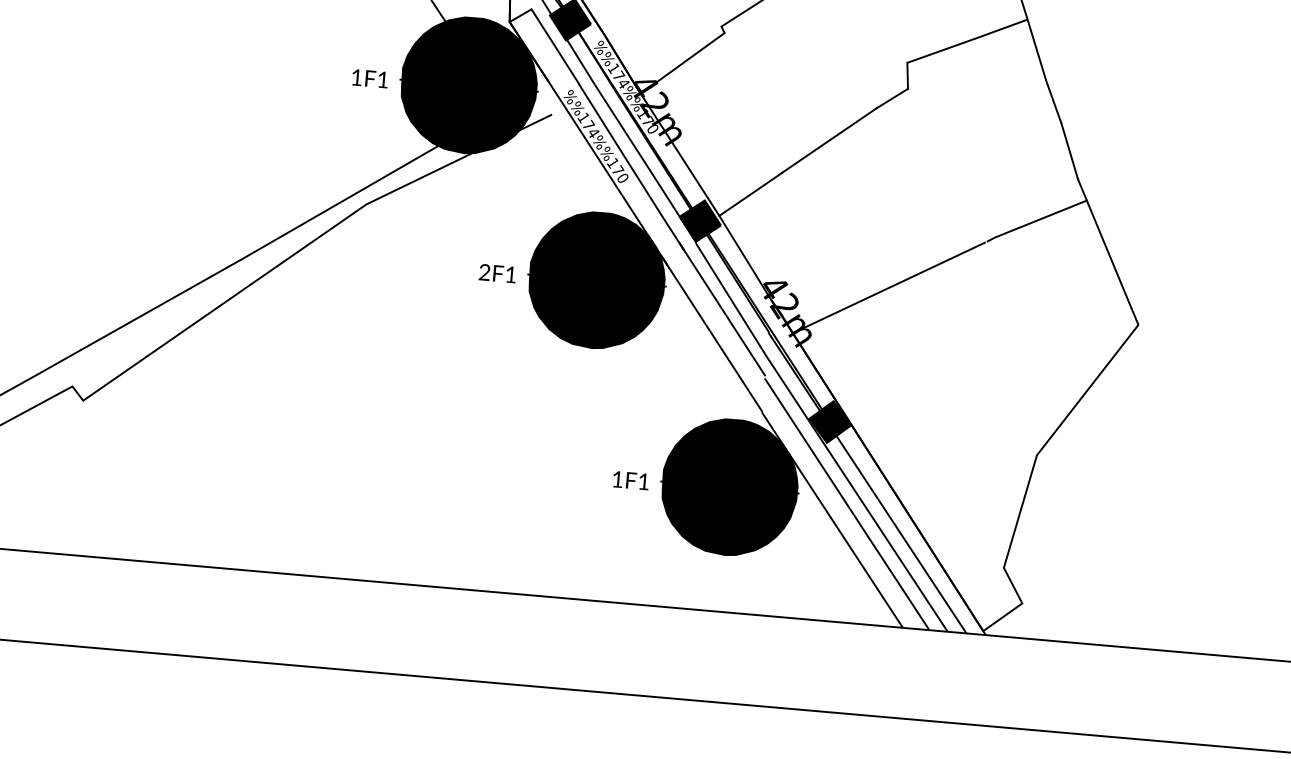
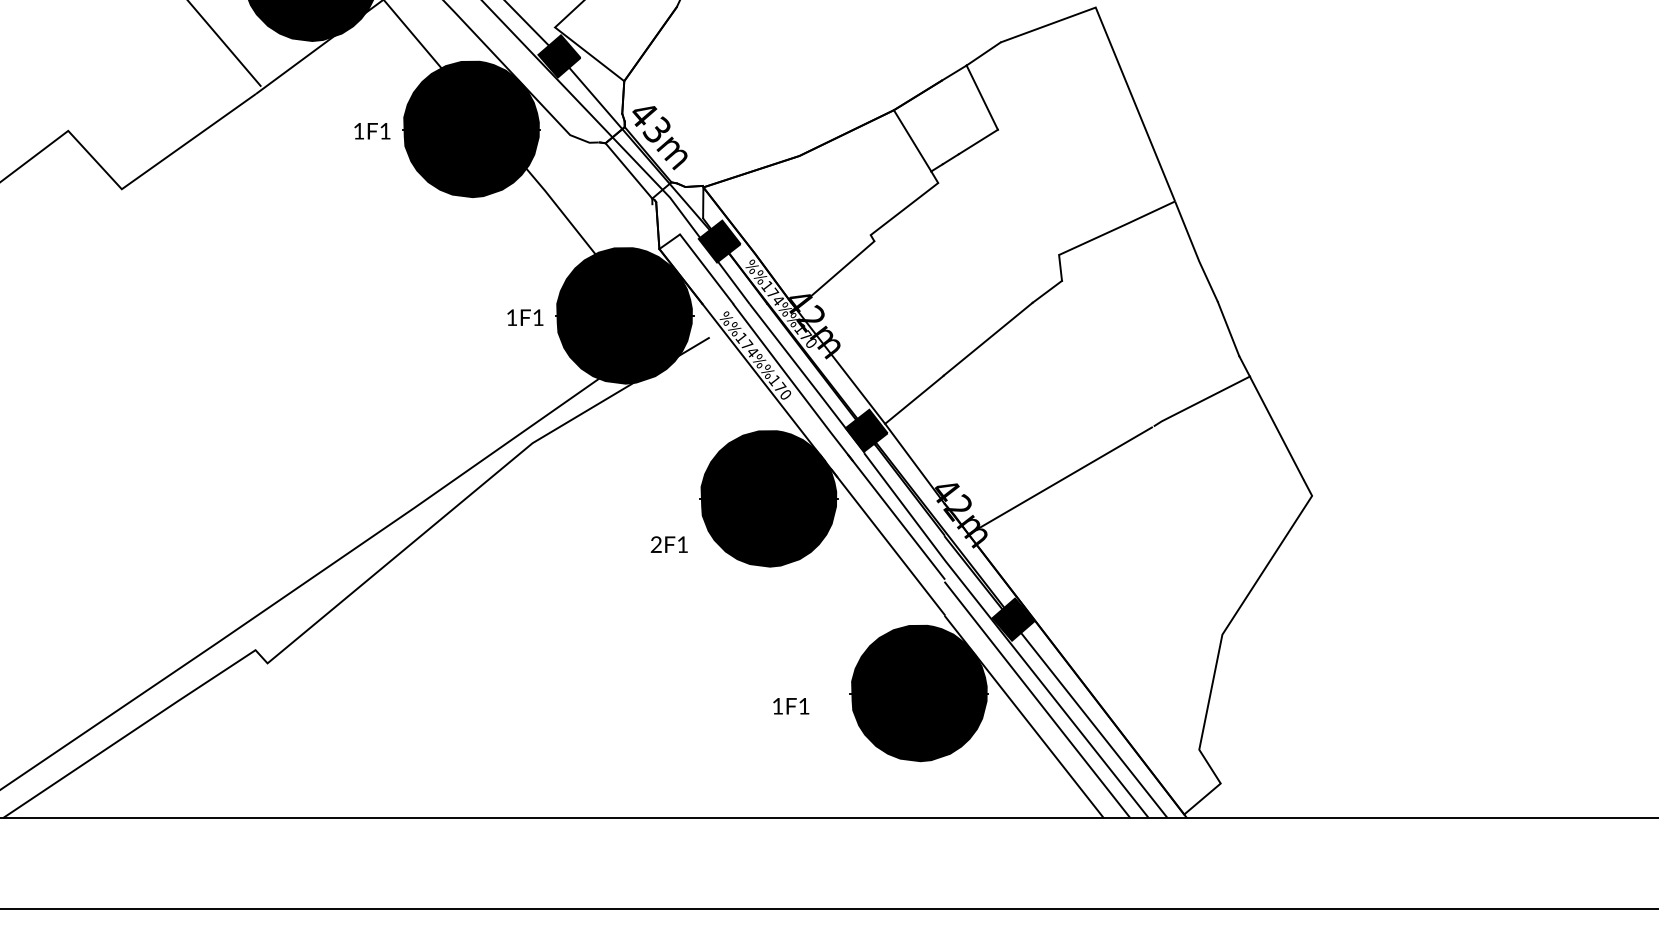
text: (496, 273) -> (668, 544), moved
text: (631, 480) -> (791, 706), moved

